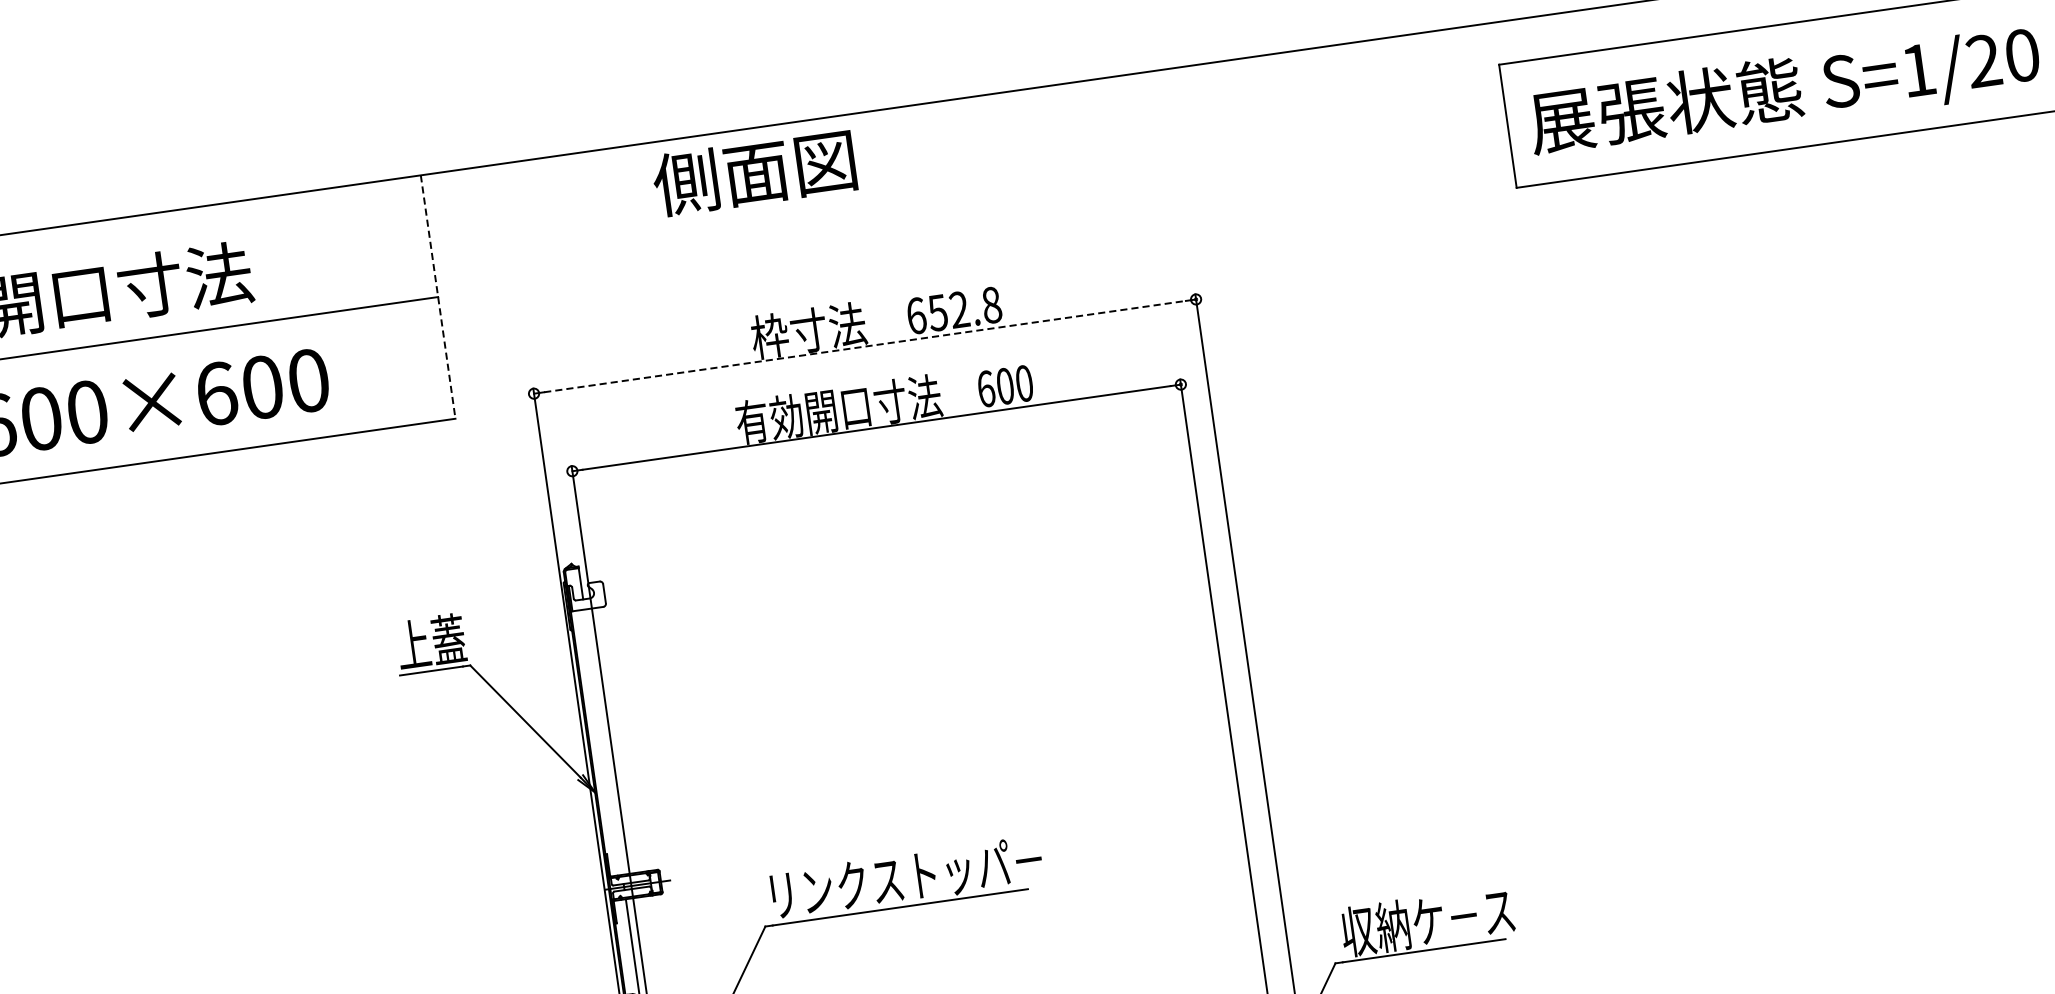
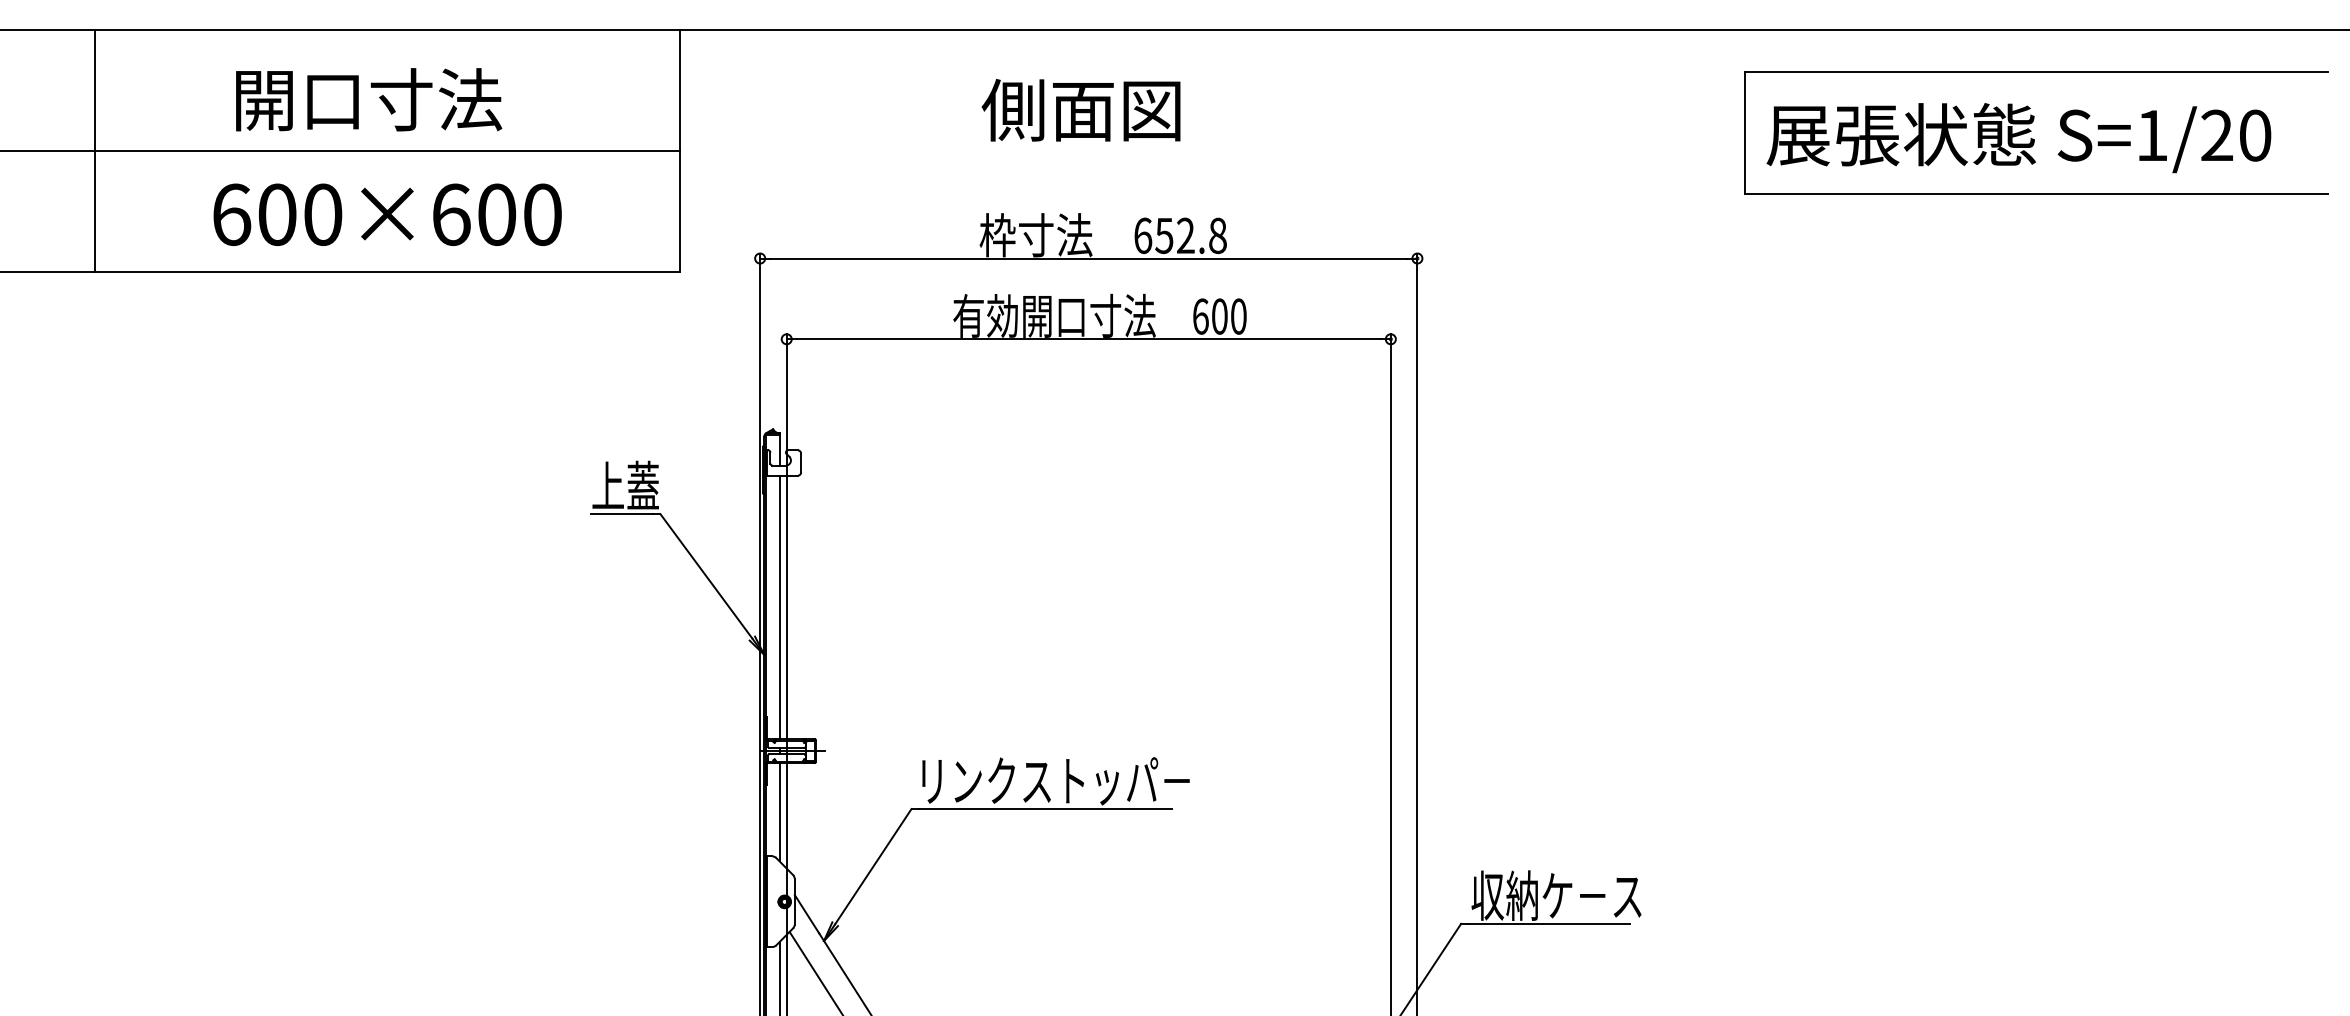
text: (753, 172) -> (1080, 109), moved
line: (438, 297) -> (680, 151), dashed -> solid
line: (864, 346) -> (1088, 258), dashed -> solid
line: (603, 742) -> (779, 607), added

